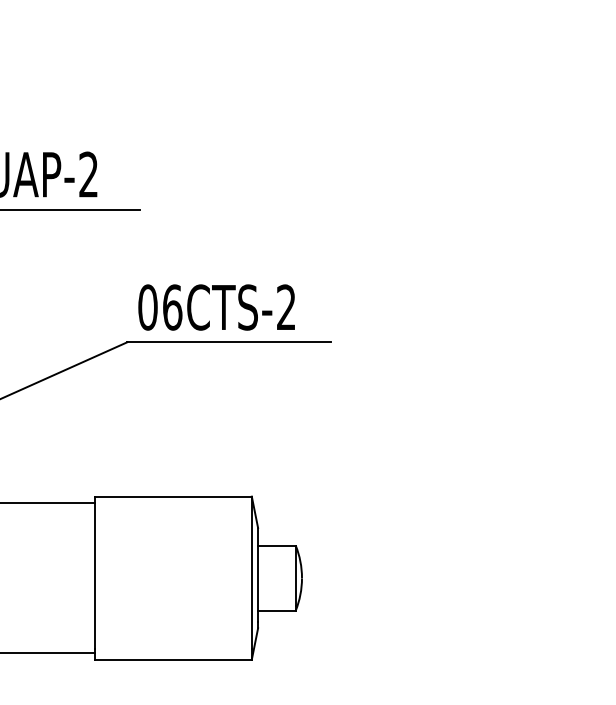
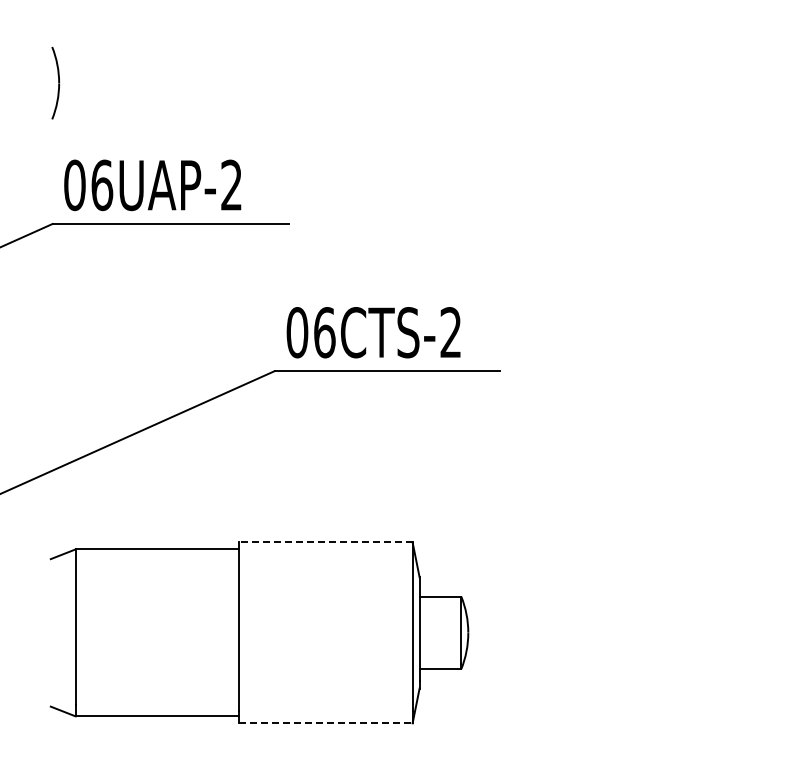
line: (173, 496) -> (325, 542), solid -> dashed
line: (173, 659) -> (325, 723), solid -> dashed

